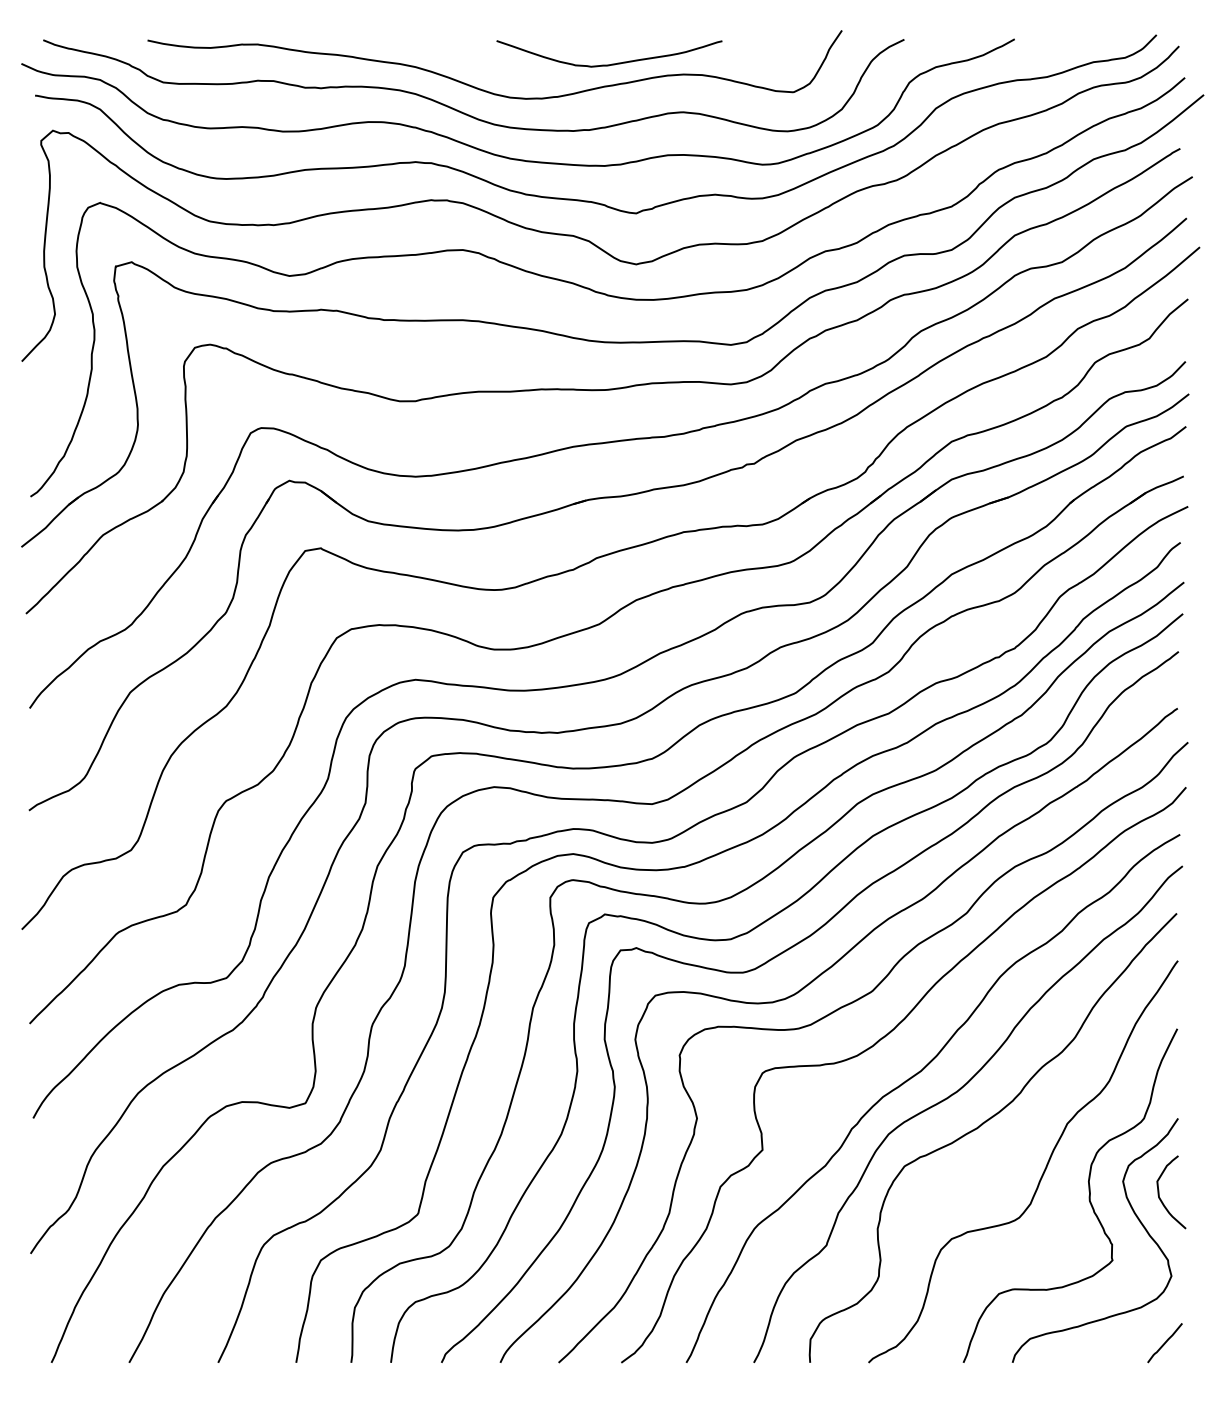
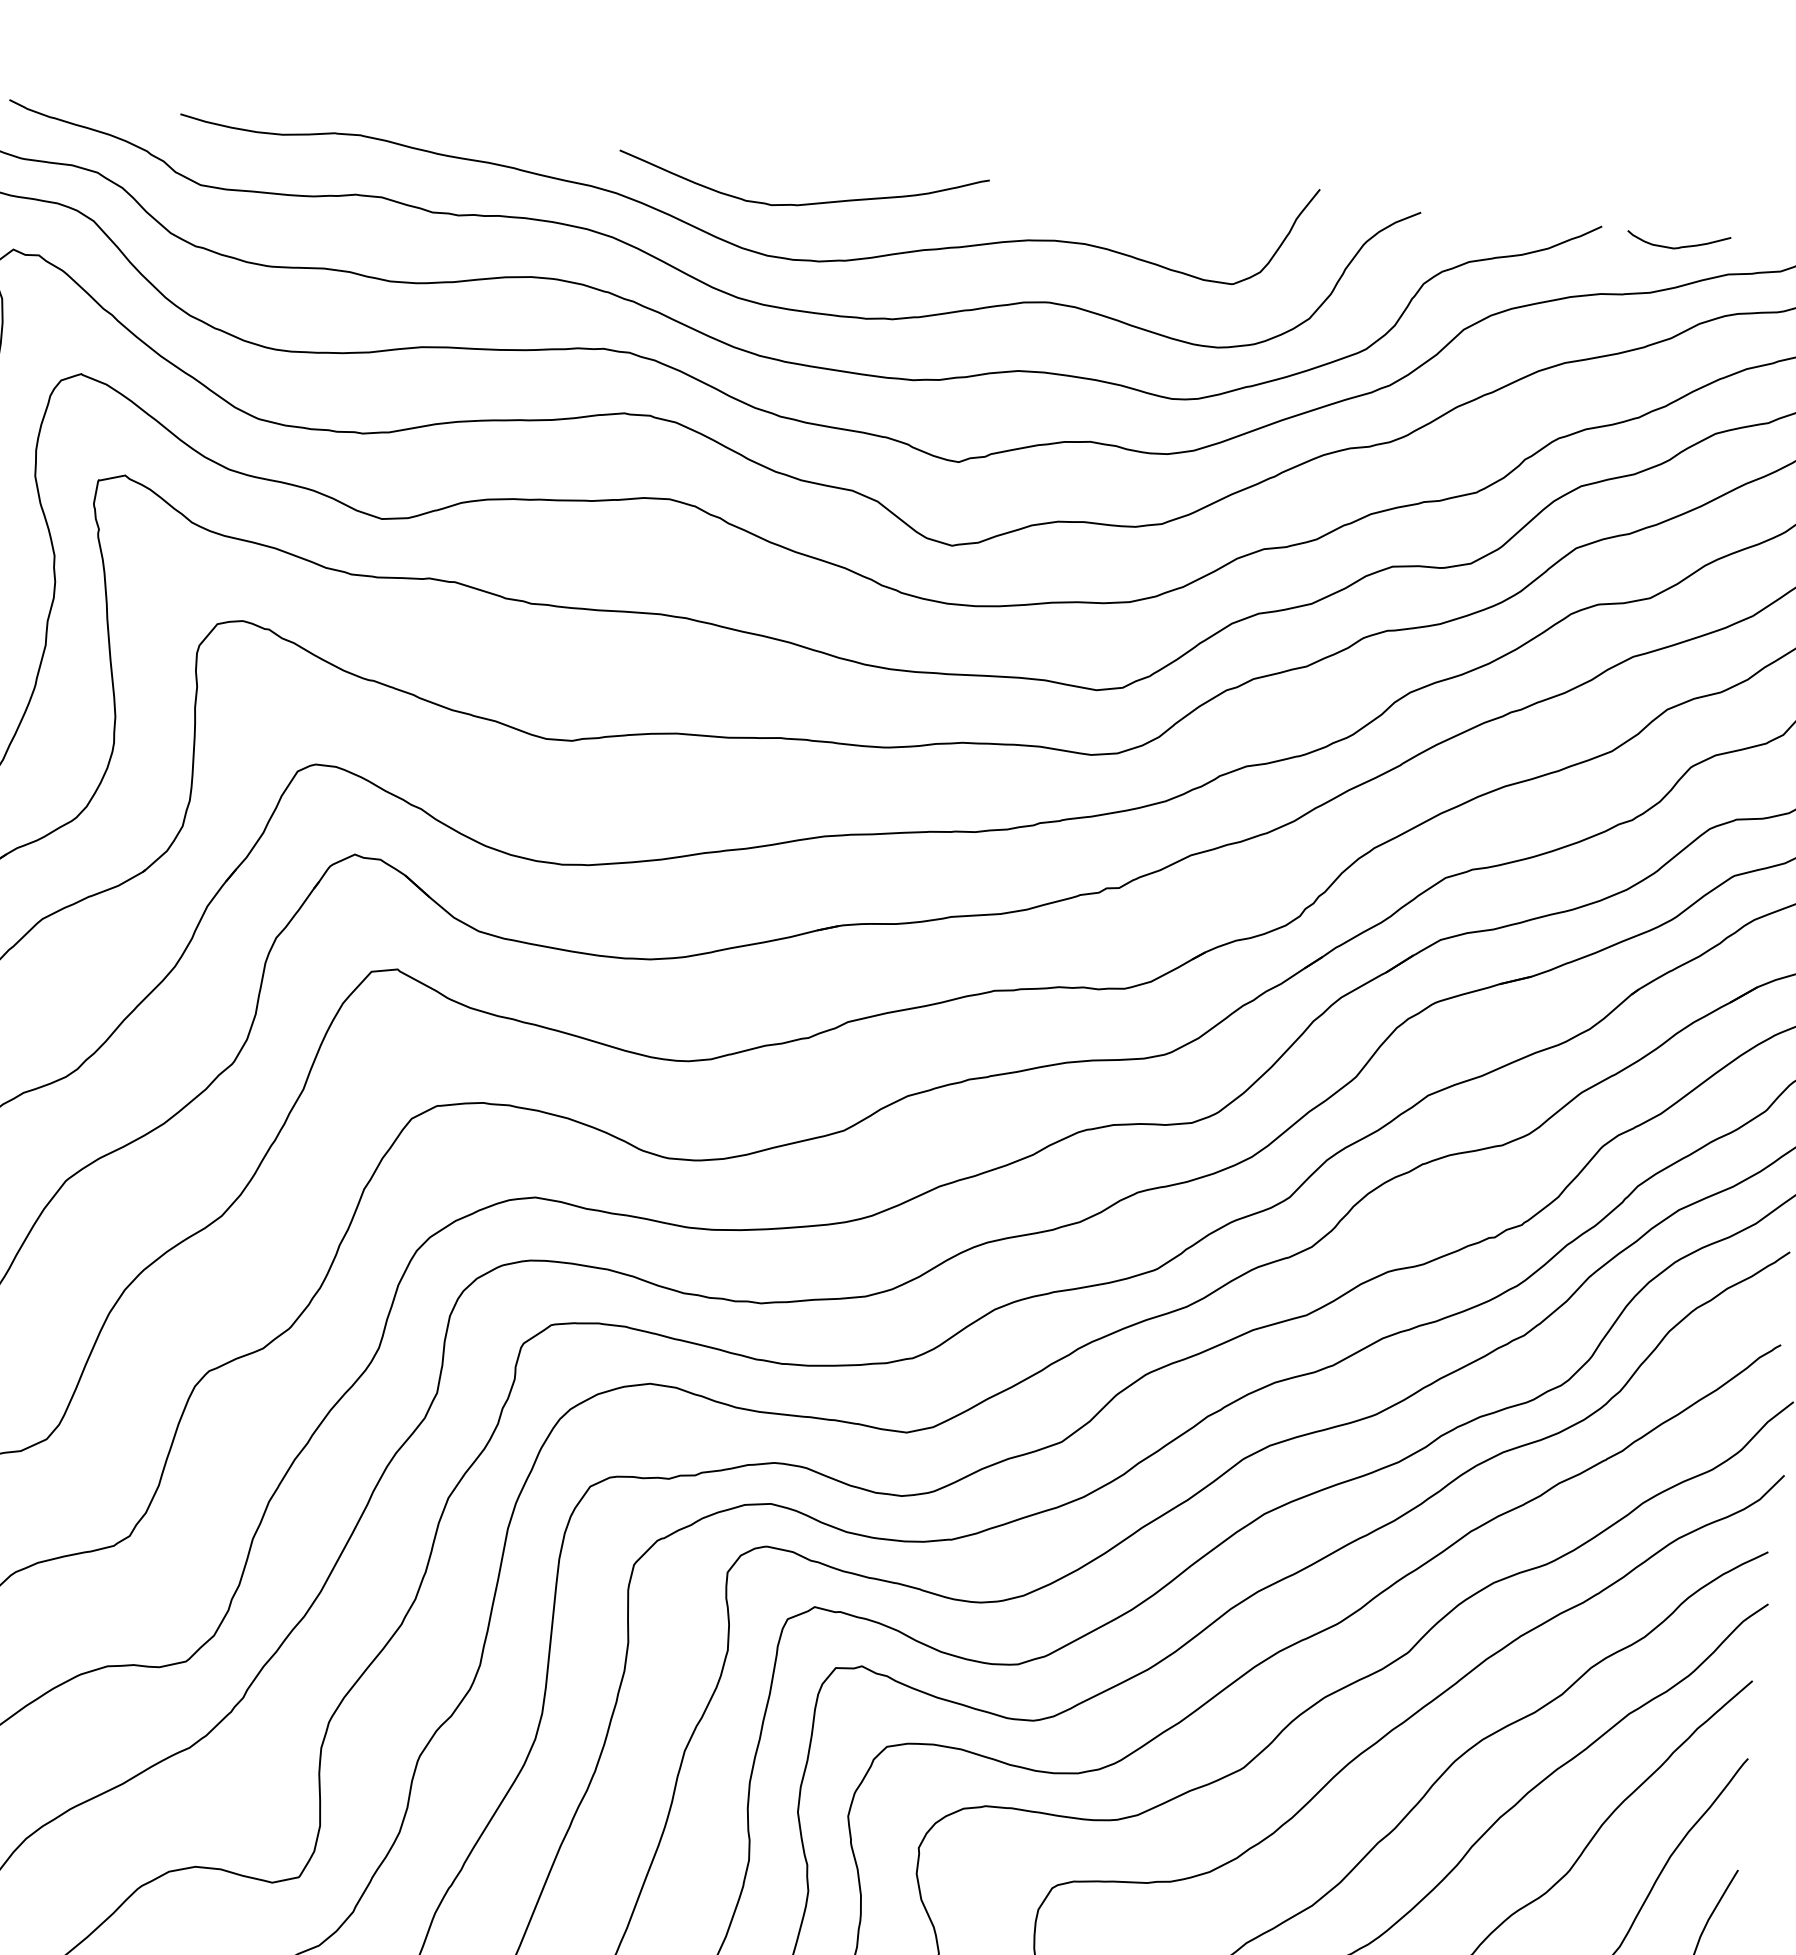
curve: (1061, 47) -> (1677, 246), added
curve: (611, 63) -> (805, 202), moved

